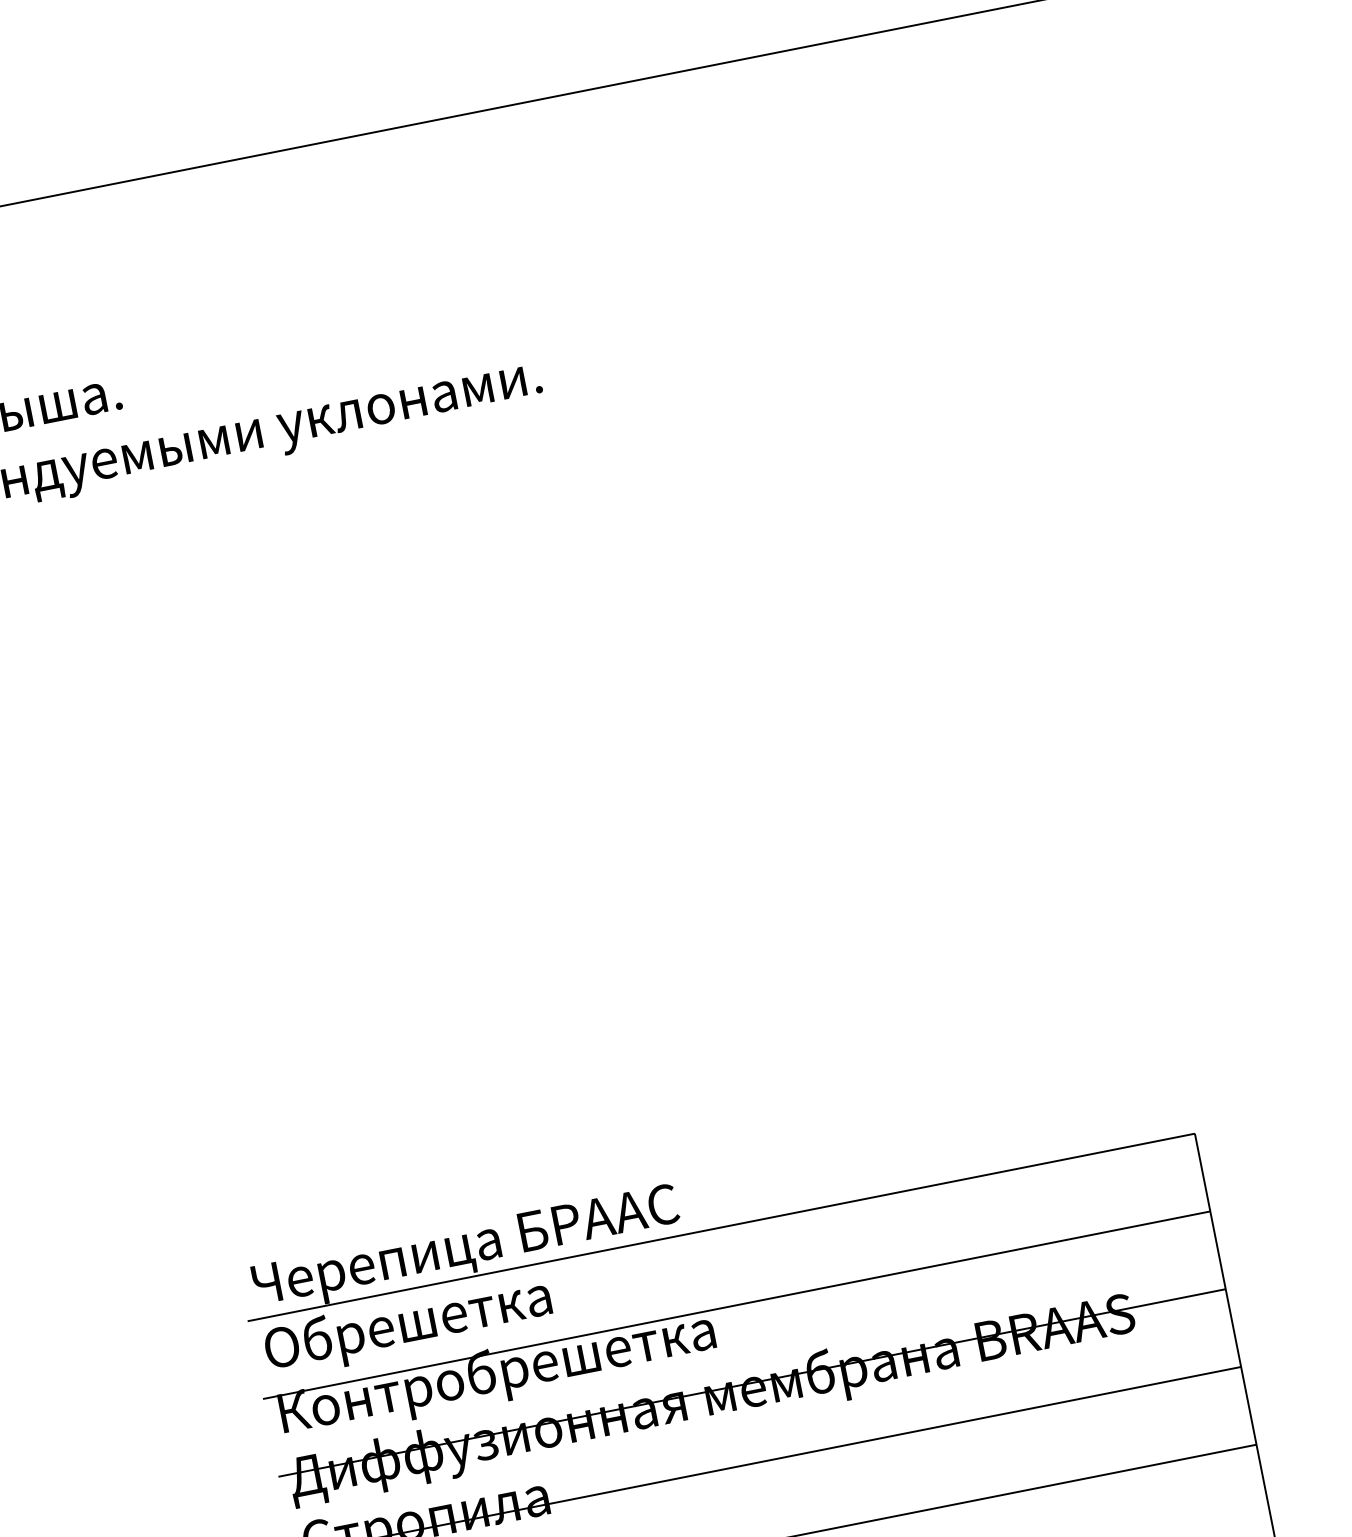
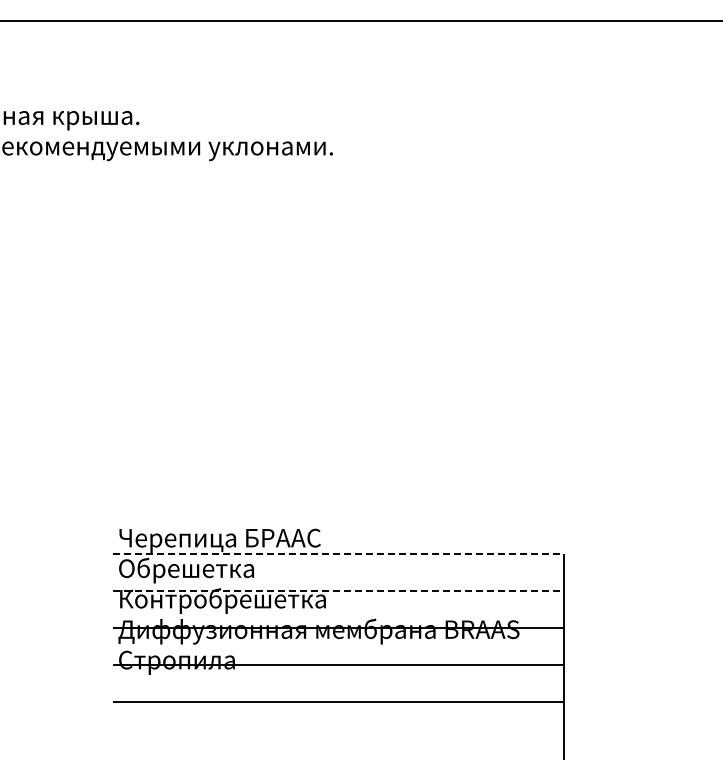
line: (722, 1226) -> (339, 553), solid -> dashed
line: (738, 1304) -> (339, 590), solid -> dashed

